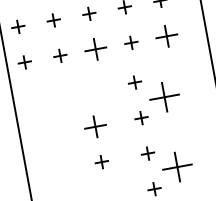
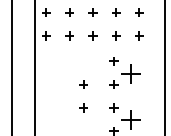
part: (166, 35) -> (139, 35), size x0.62
part: (95, 48) -> (92, 35), size x0.62
part: (95, 126) -> (83, 84), size x0.62

